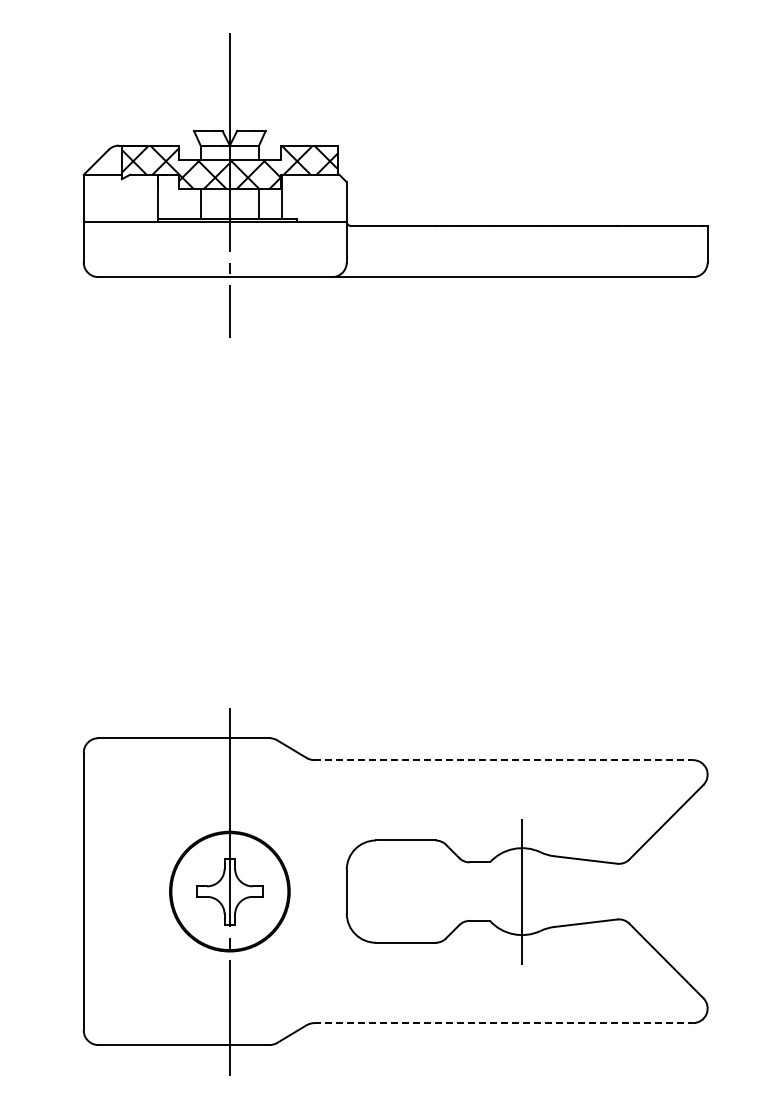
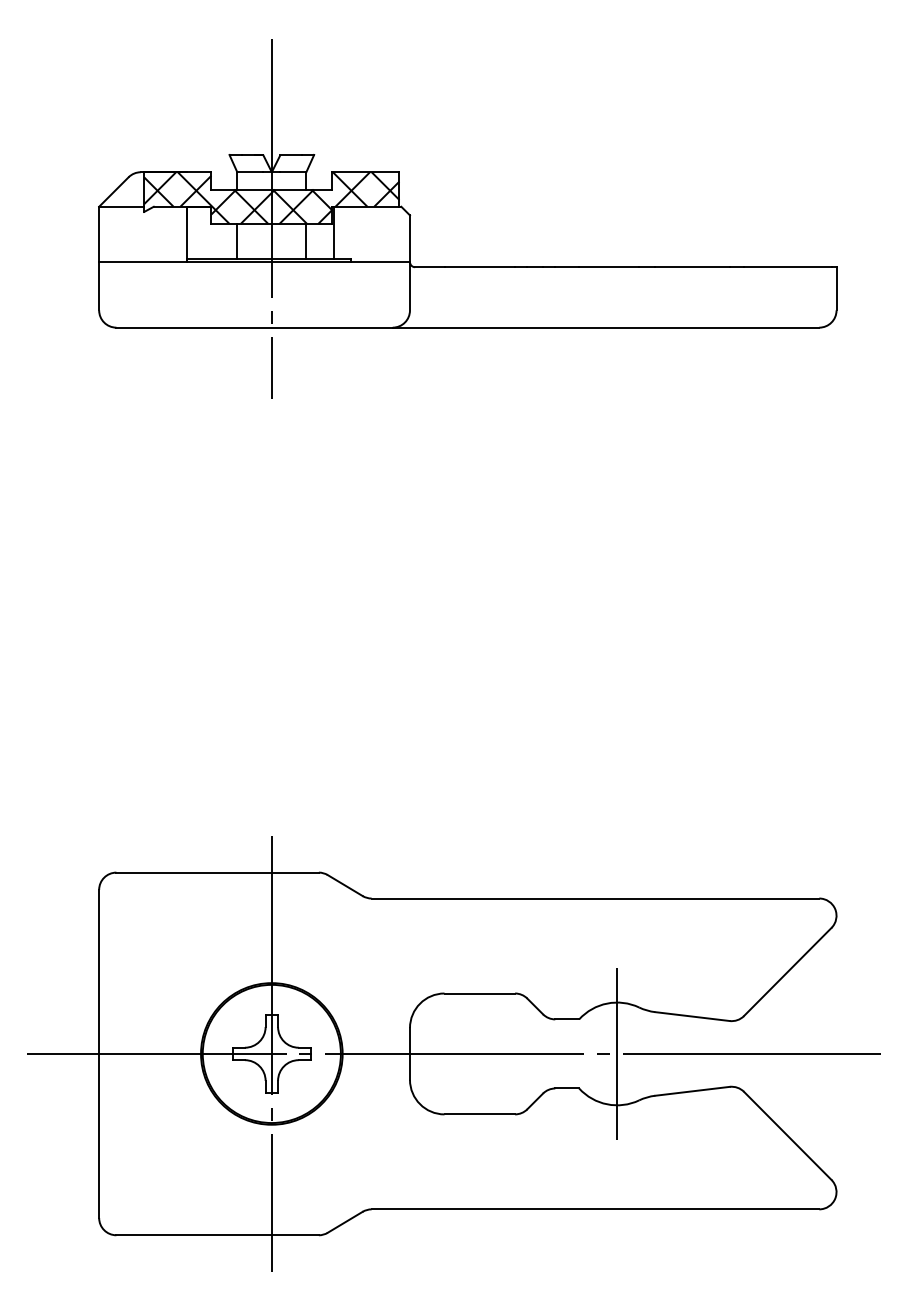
line: (504, 760) -> (596, 898), dashed -> solid
line: (383, 891) -> (453, 1053), added
line: (504, 1023) -> (596, 1209), dashed -> solid

